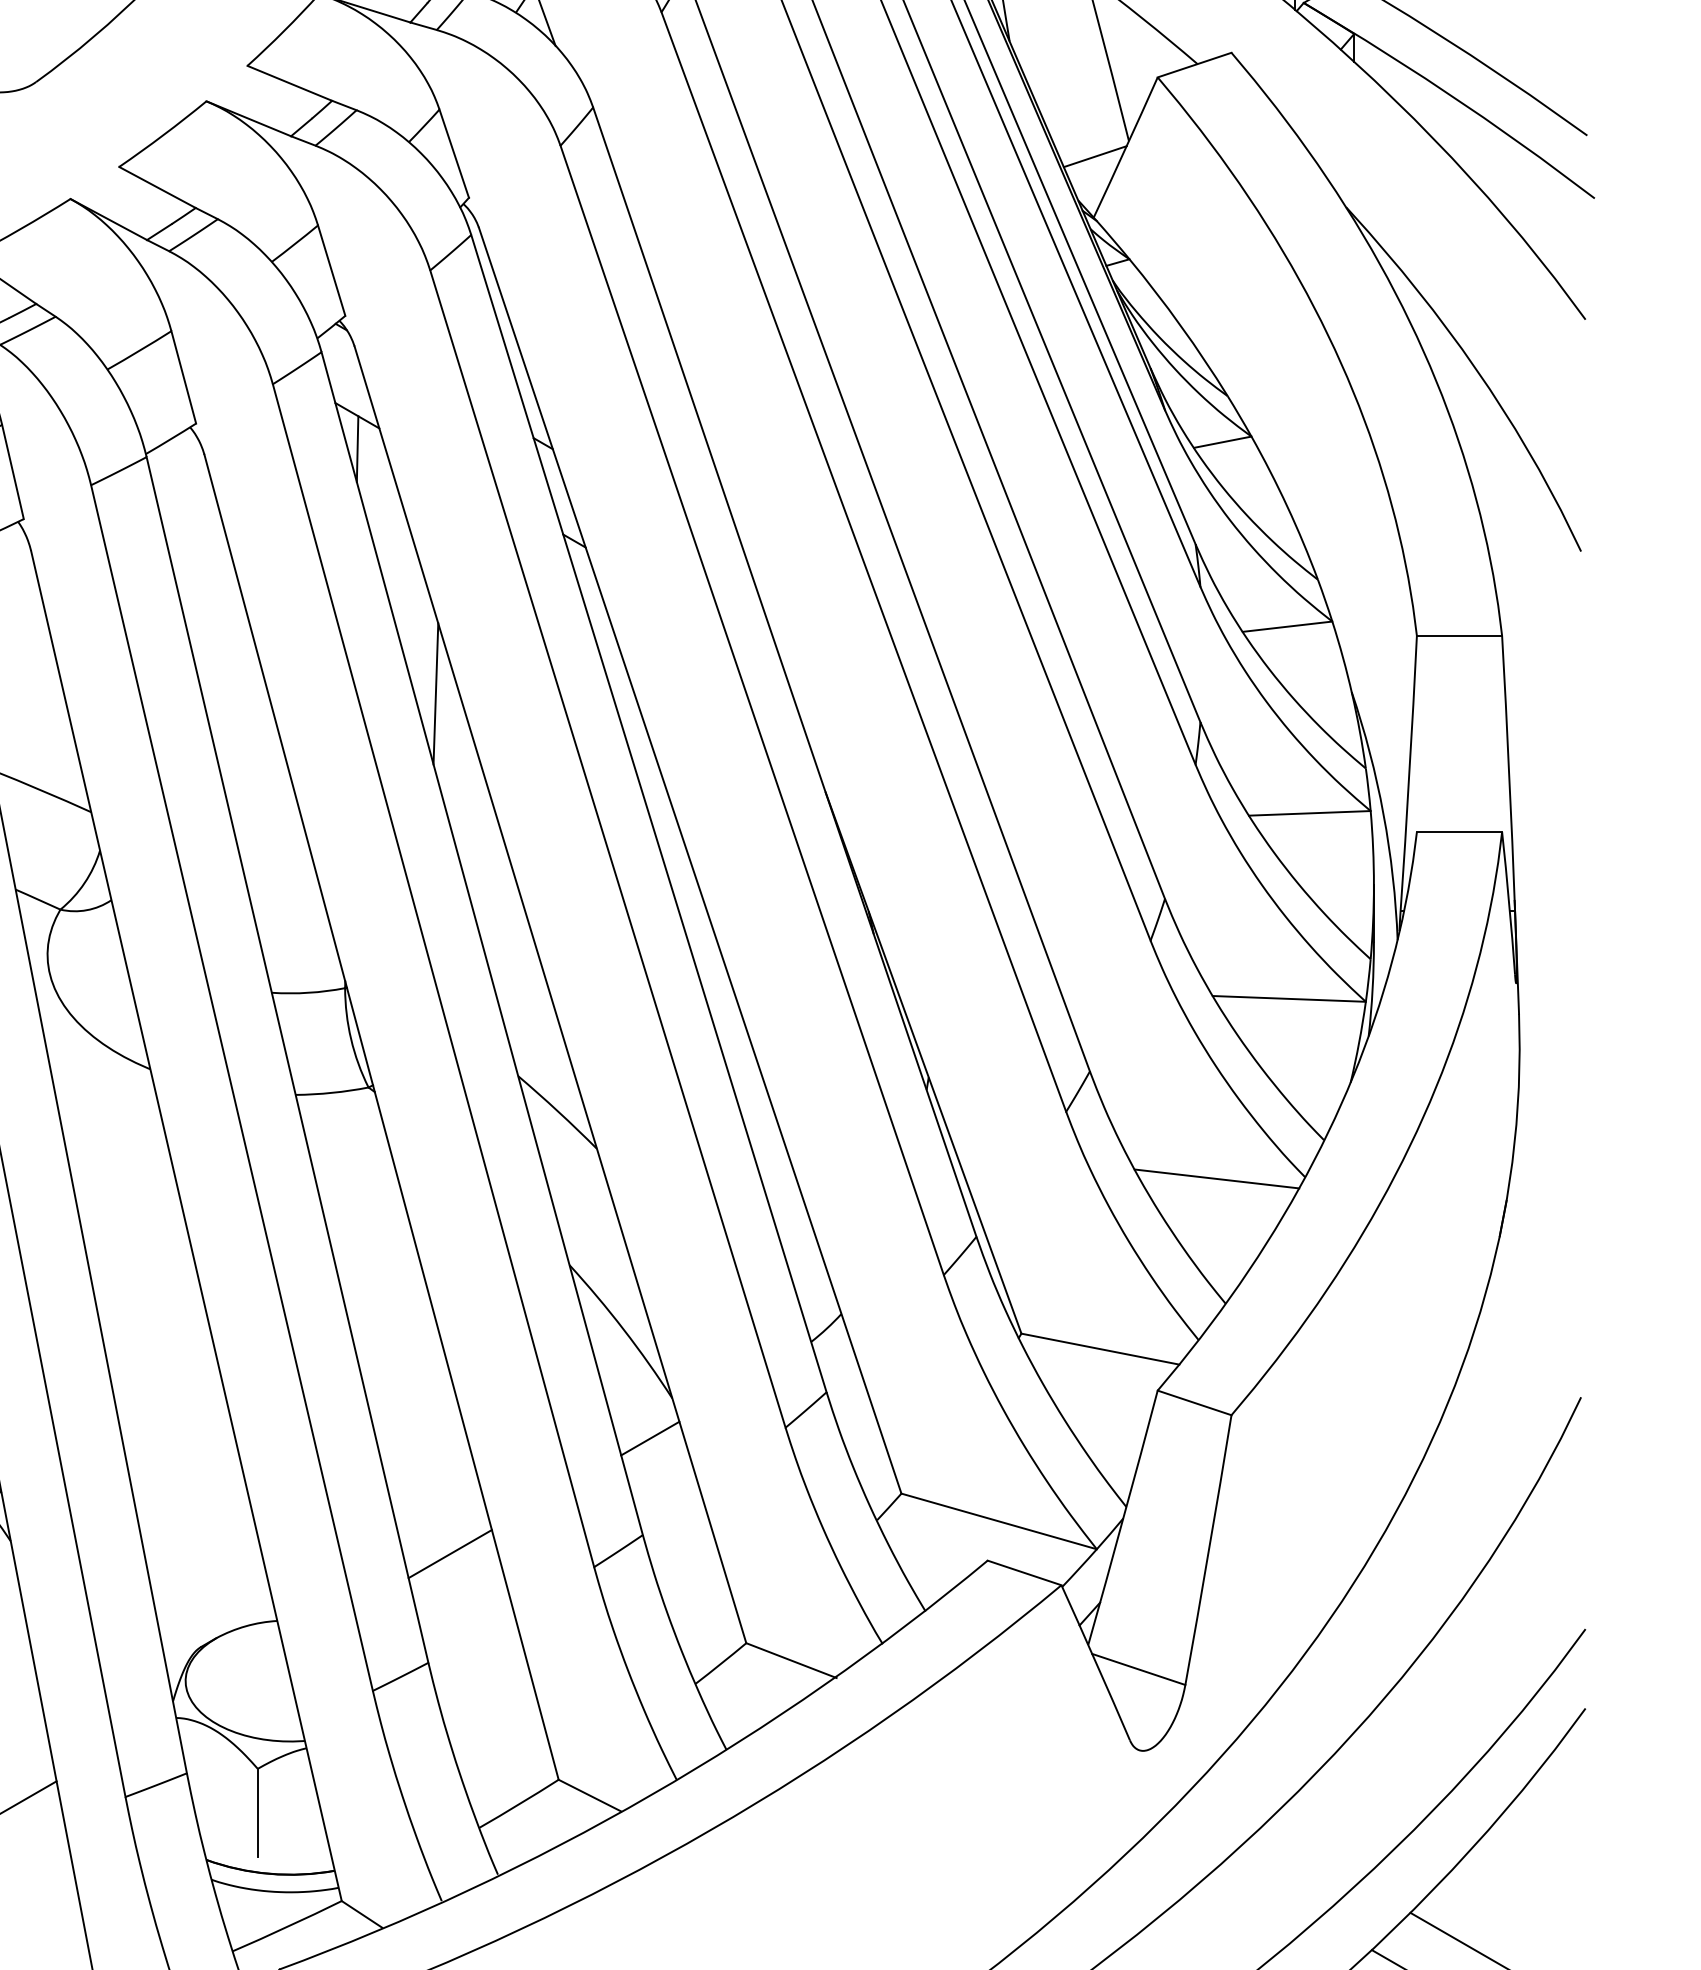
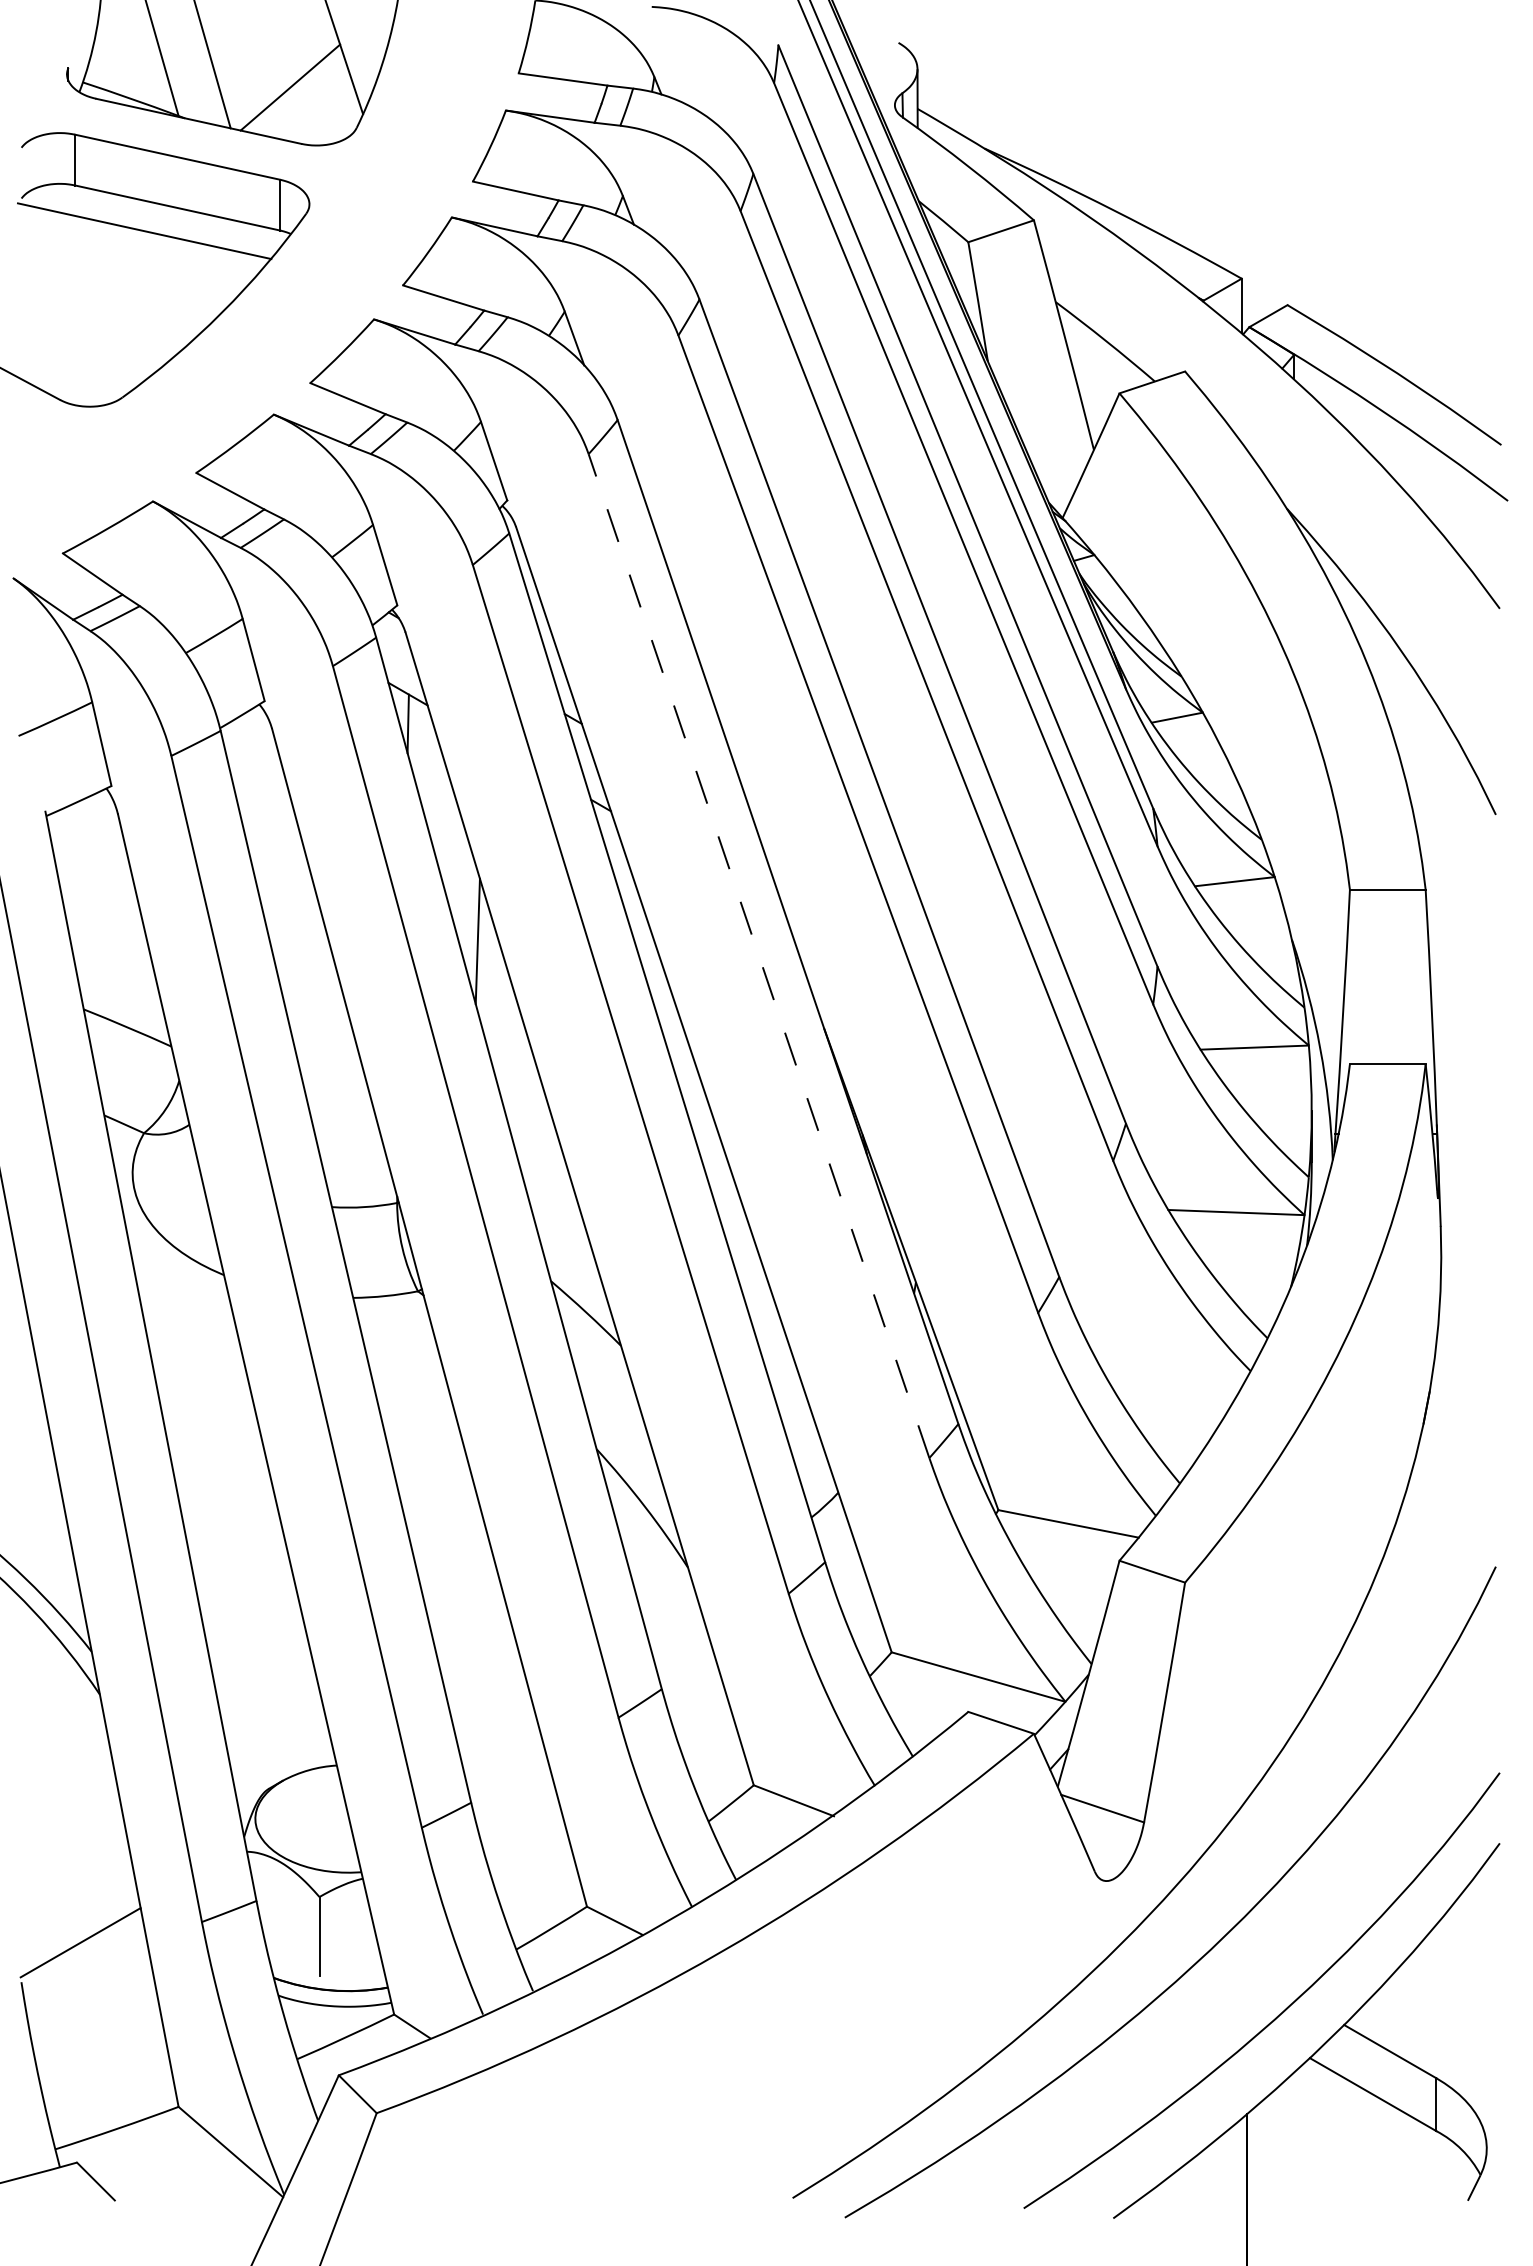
line: (1094, 156) -> (1063, 463), removed
line: (751, 709) -> (758, 955), solid -> dashed
line: (1217, 1178) -> (1172, 1372), removed
line: (650, 1438) -> (668, 1603), removed
line: (450, 1553) -> (490, 1705), removed

